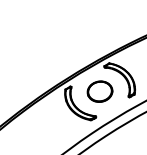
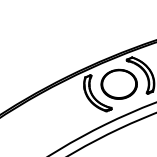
part: (99, 91) -> (118, 83), size x1.43

